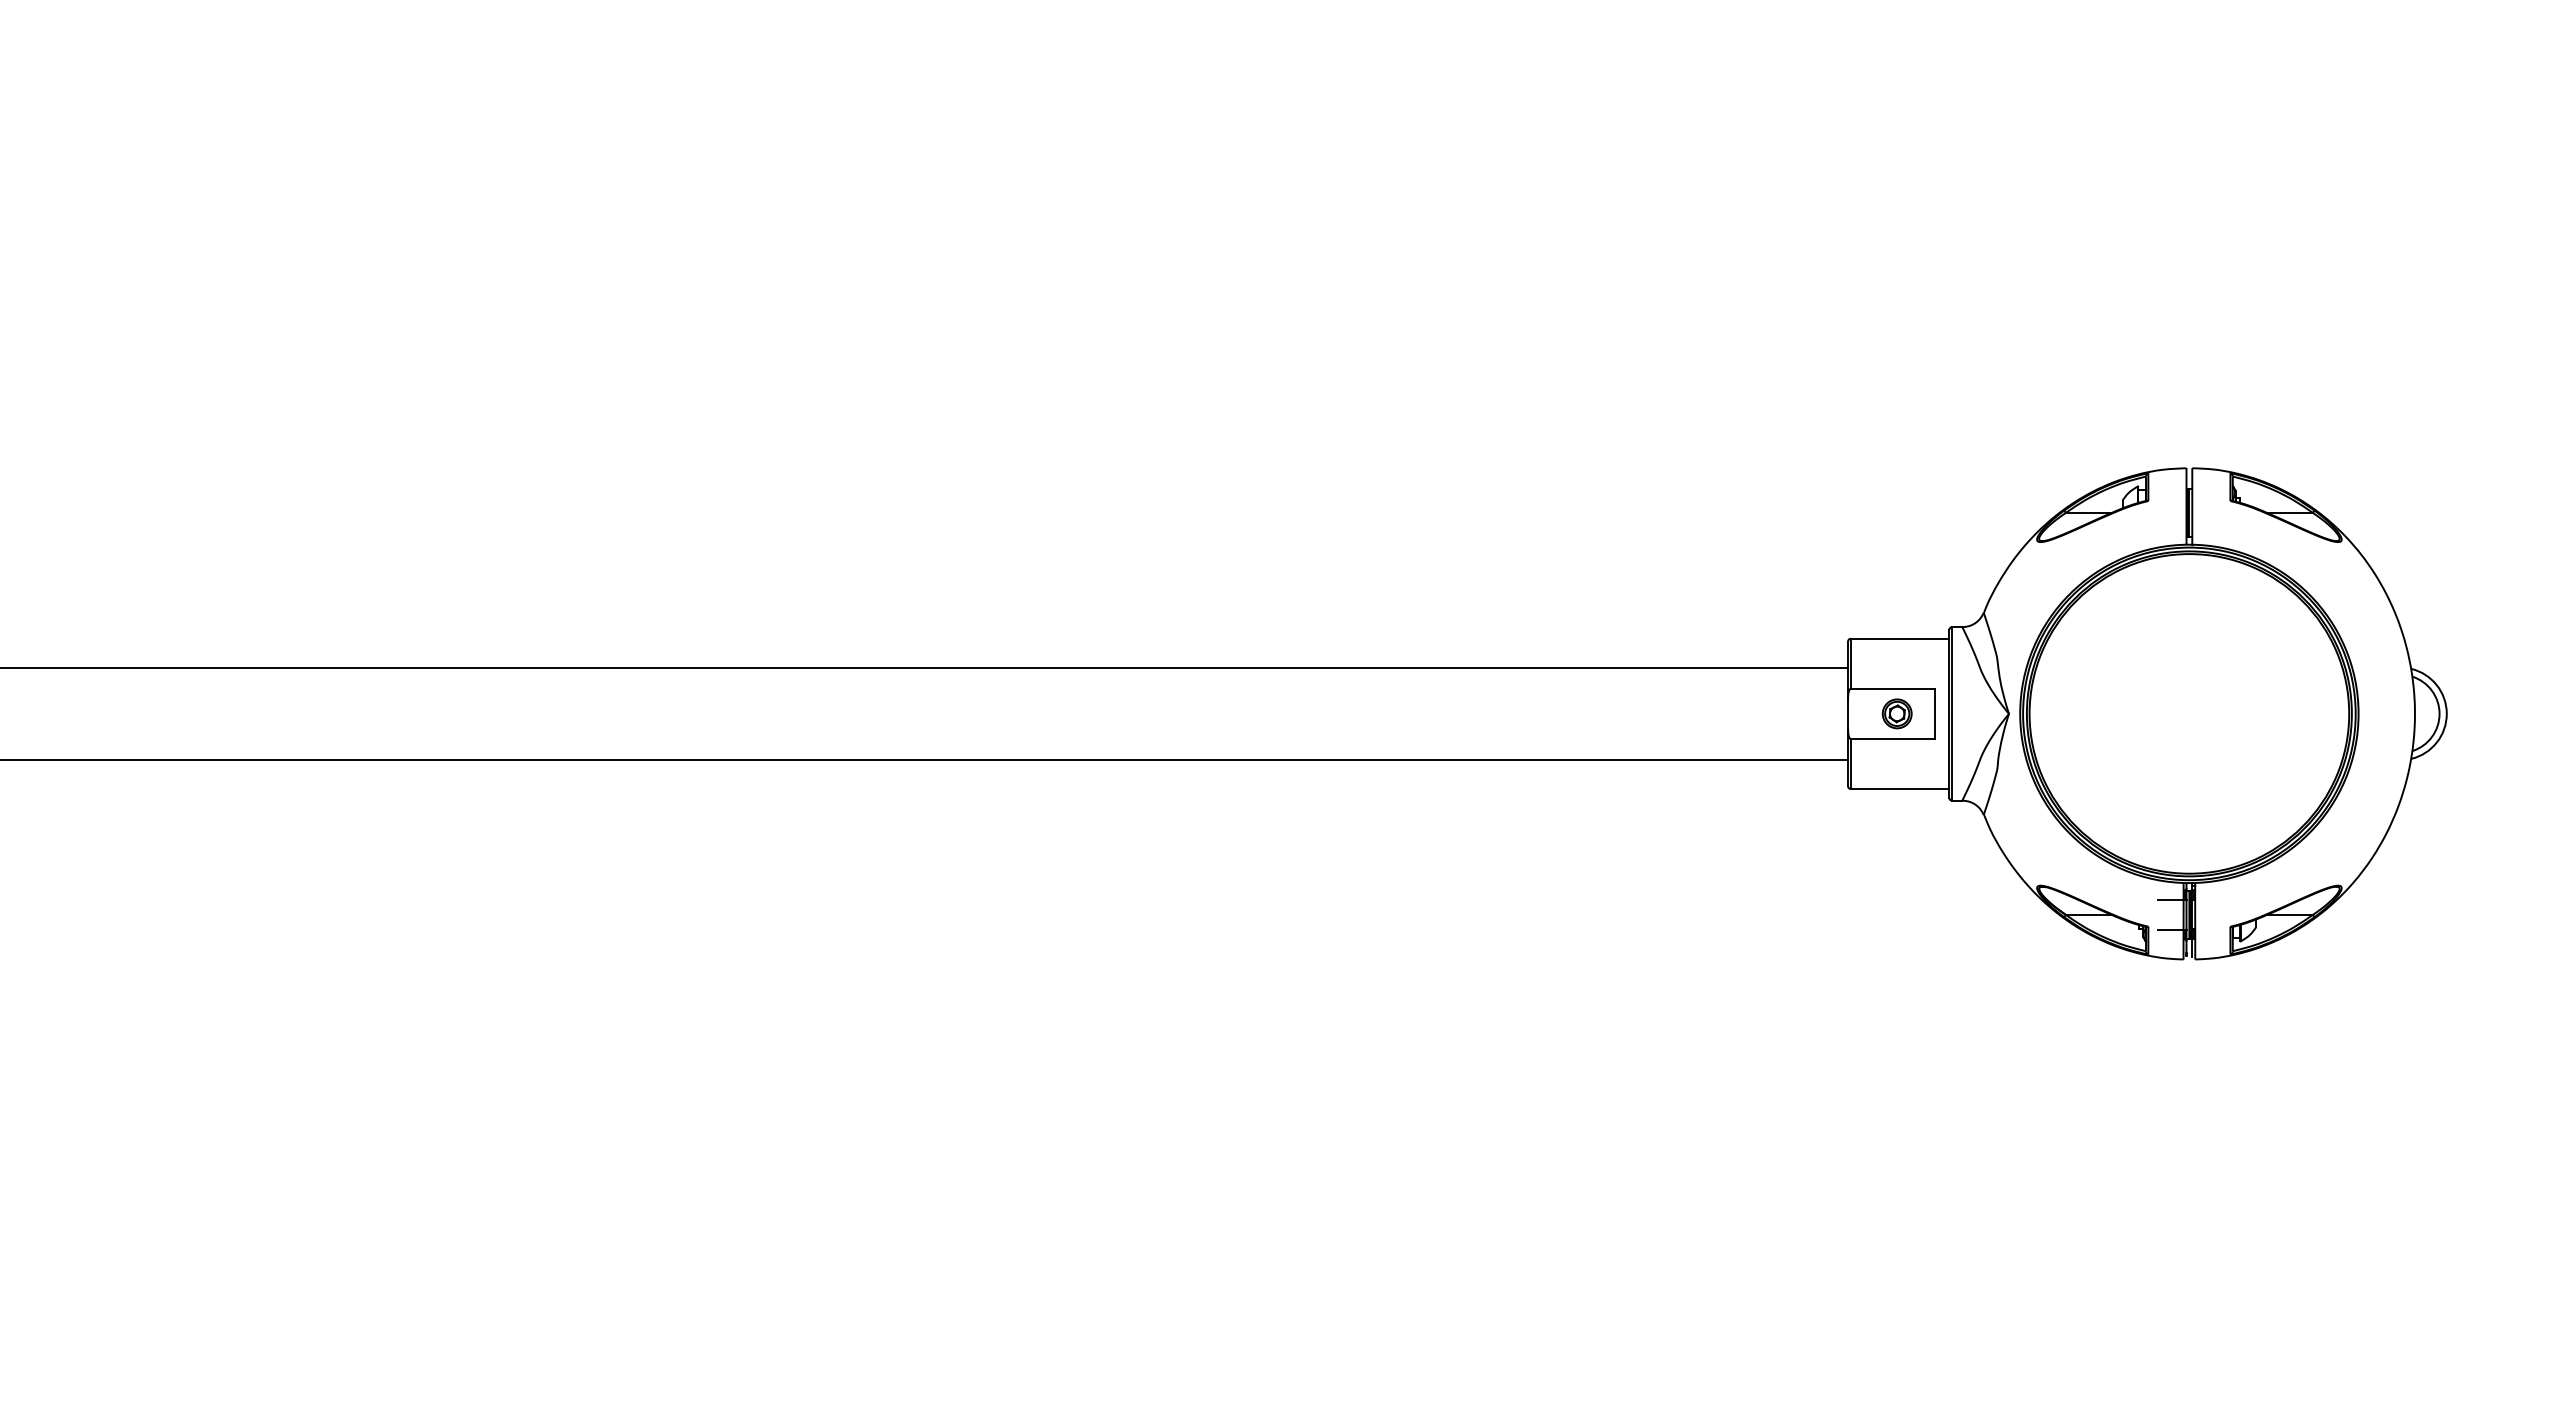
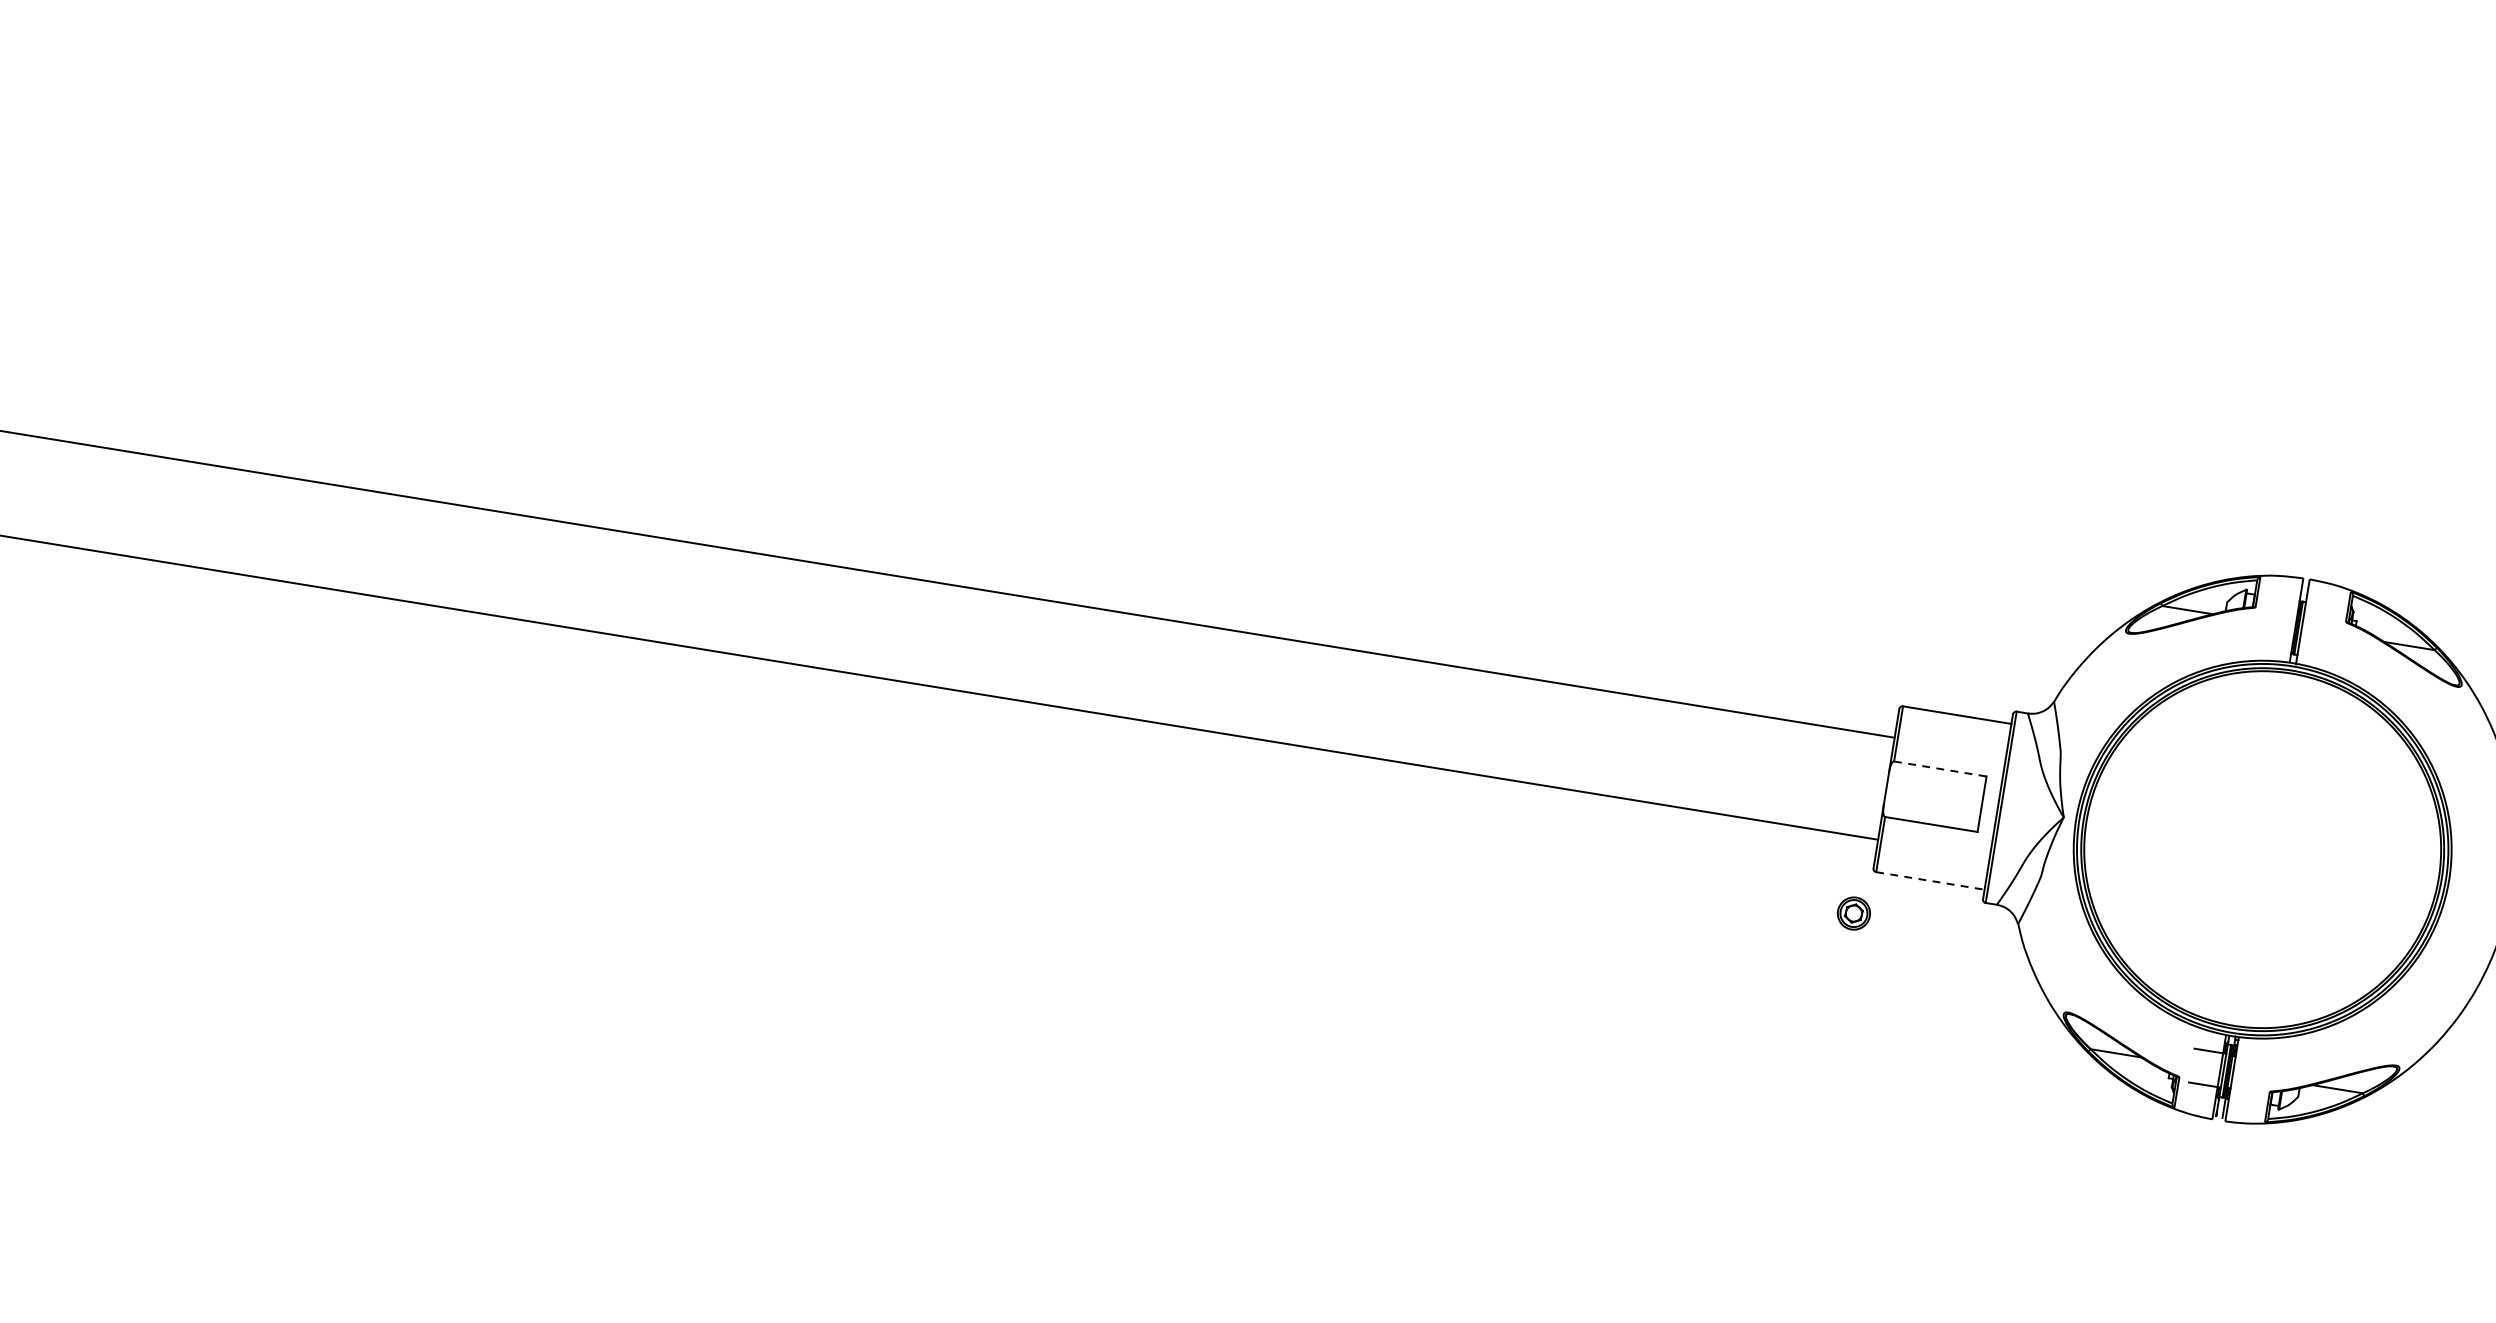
line: (1892, 688) -> (1939, 768), solid -> dashed
part: (1896, 713) -> (1853, 913), moved
line: (1900, 789) -> (1930, 881), solid -> dashed

